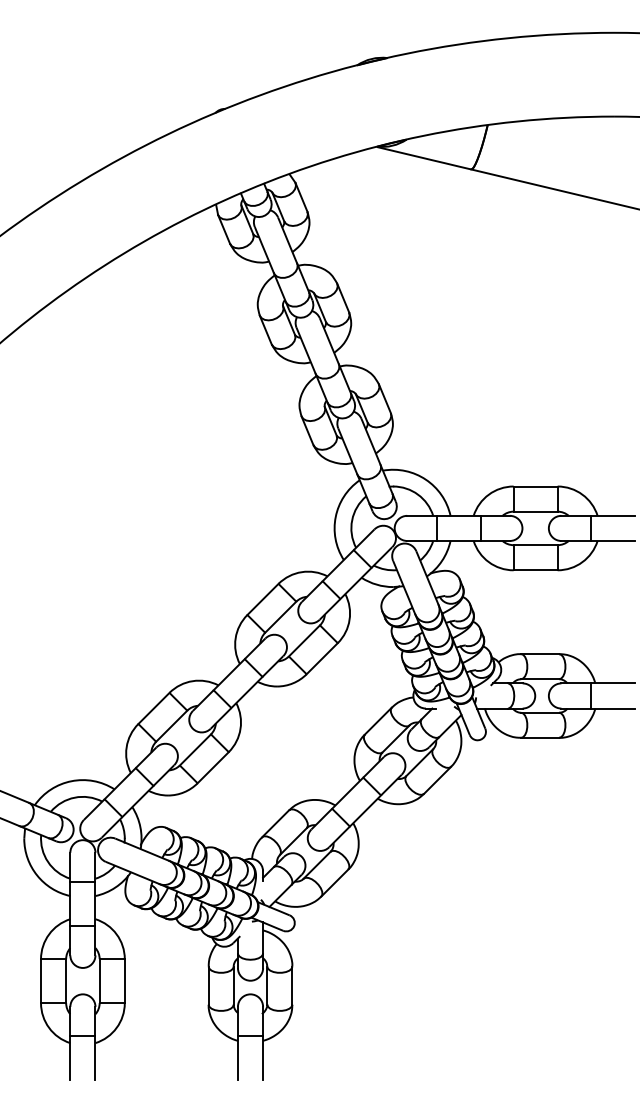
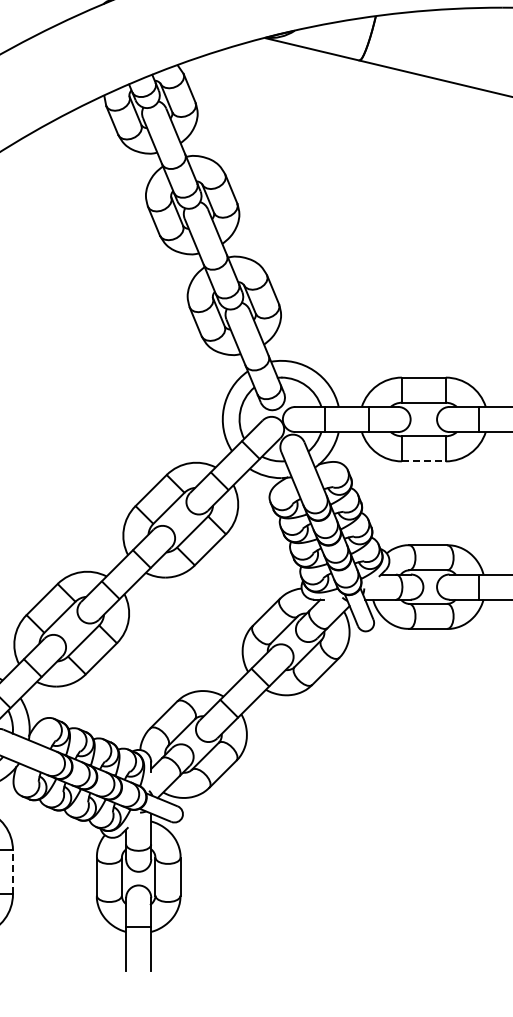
line: (535, 570) -> (423, 461), solid -> dashed
line: (124, 981) -> (12, 872), solid -> dashed

